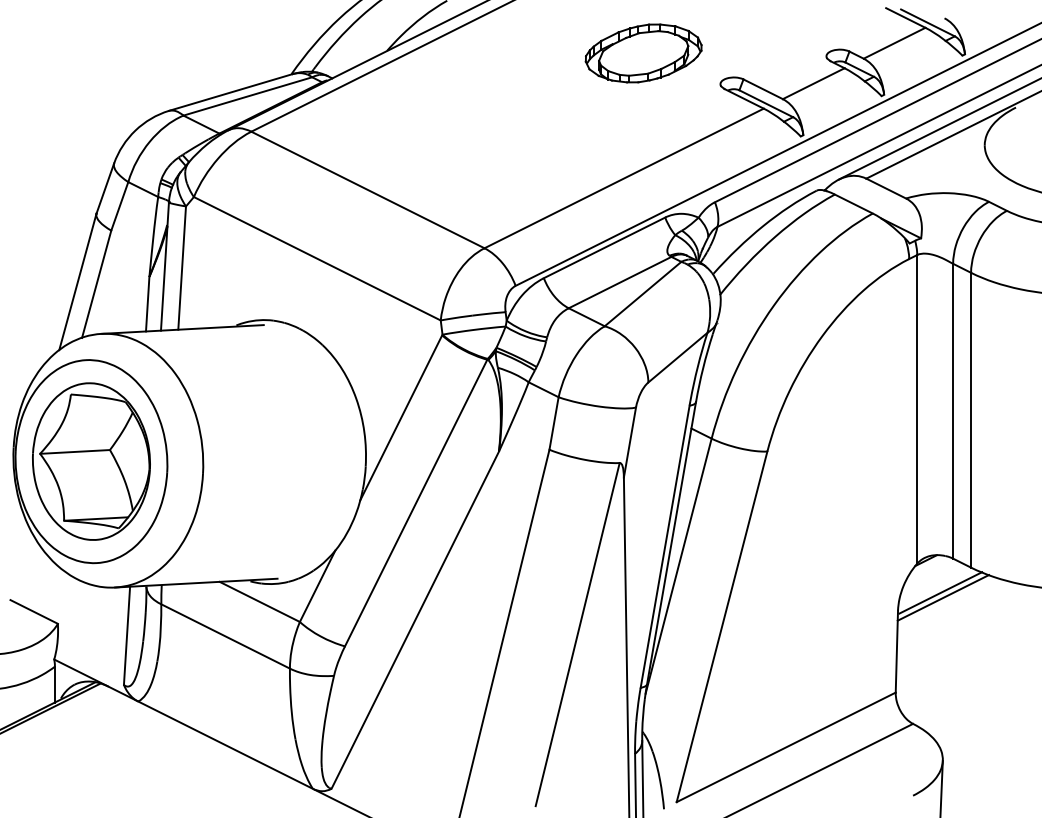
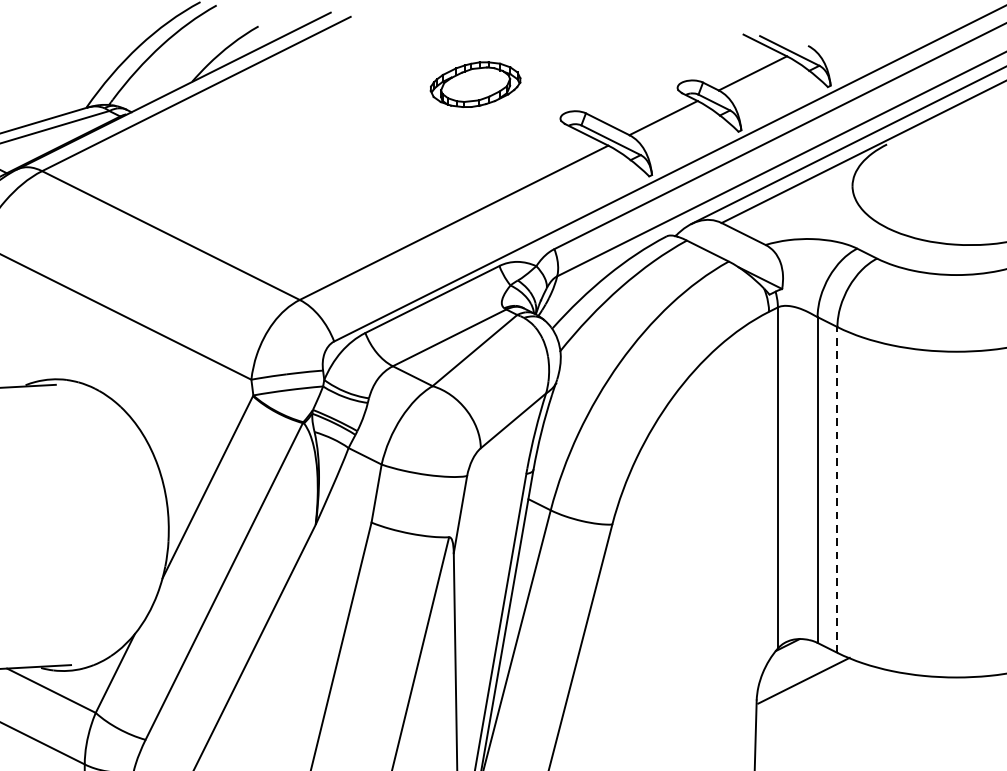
part: (643, 53) -> (475, 84), size x0.7
line: (971, 419) -> (837, 489), solid -> dashed
line: (943, 597) -> (806, 685), removed

